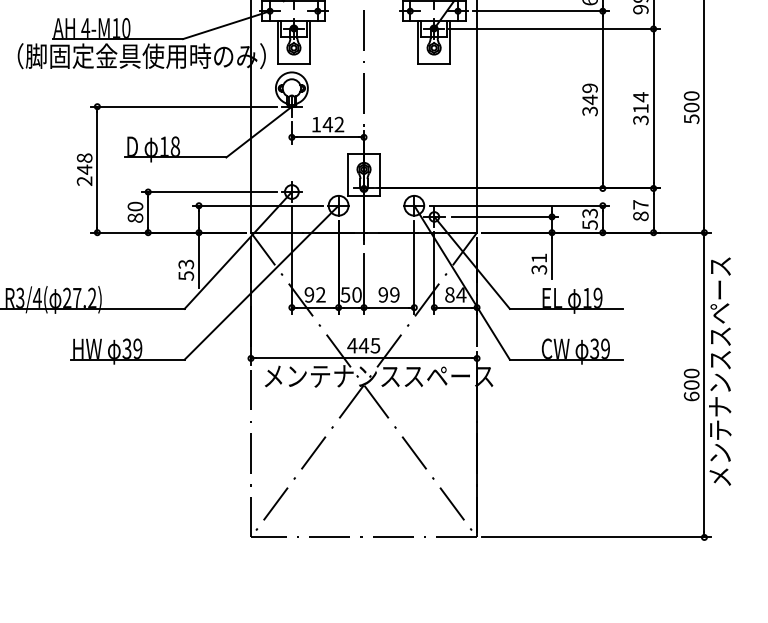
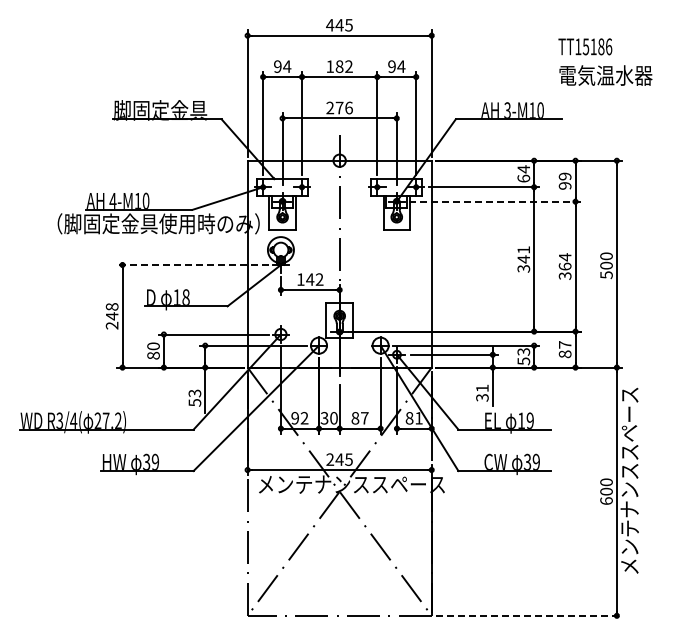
line: (554, 28) -> (494, 201), solid -> dashed
text: (589, 87) -> (523, 249), 349 -> 341
line: (183, 107) -> (192, 265), solid -> dashed
text: (640, 108) -> (564, 266), 314 -> 364
text: (345, 293) -> (324, 417), 50 -> 30
text: (388, 295) -> (359, 418), 99 -> 87
text: (460, 295) -> (418, 418), 84 -> 81
text: (352, 345) -> (330, 459), 445 -> 245
line: (597, 537) -> (529, 615), solid -> dashed

